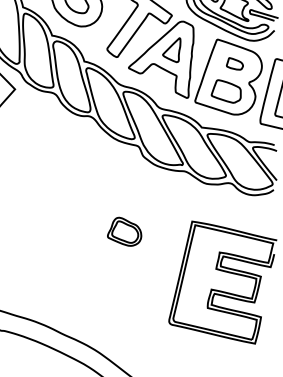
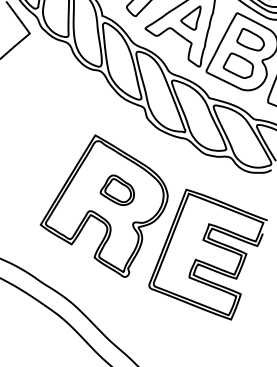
part: (234, 63) -> (250, 39), size x1.67
part: (113, 248) -> (104, 205), added

